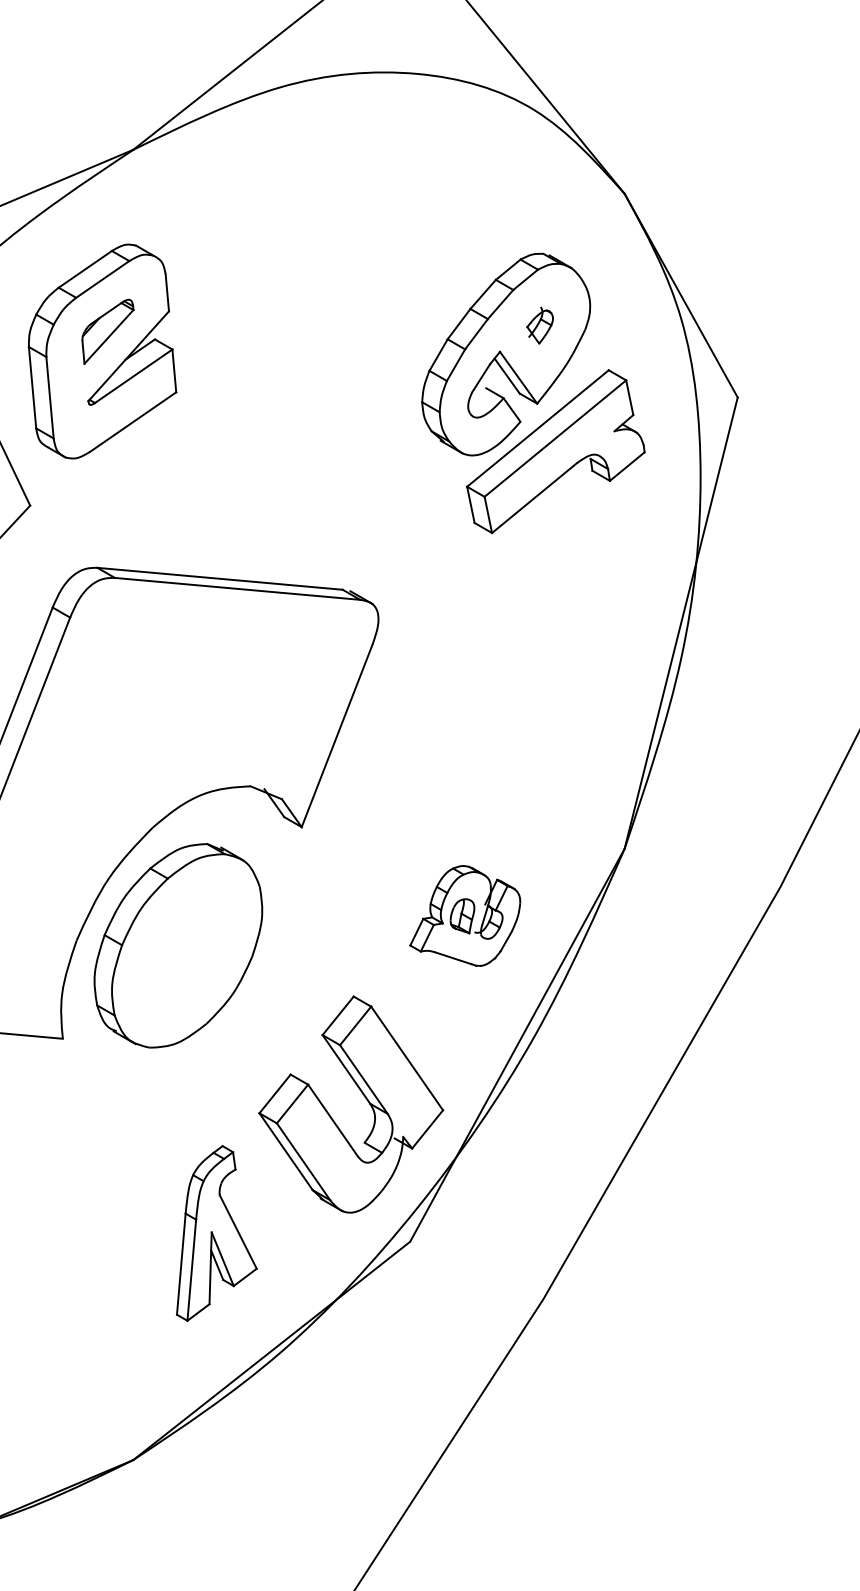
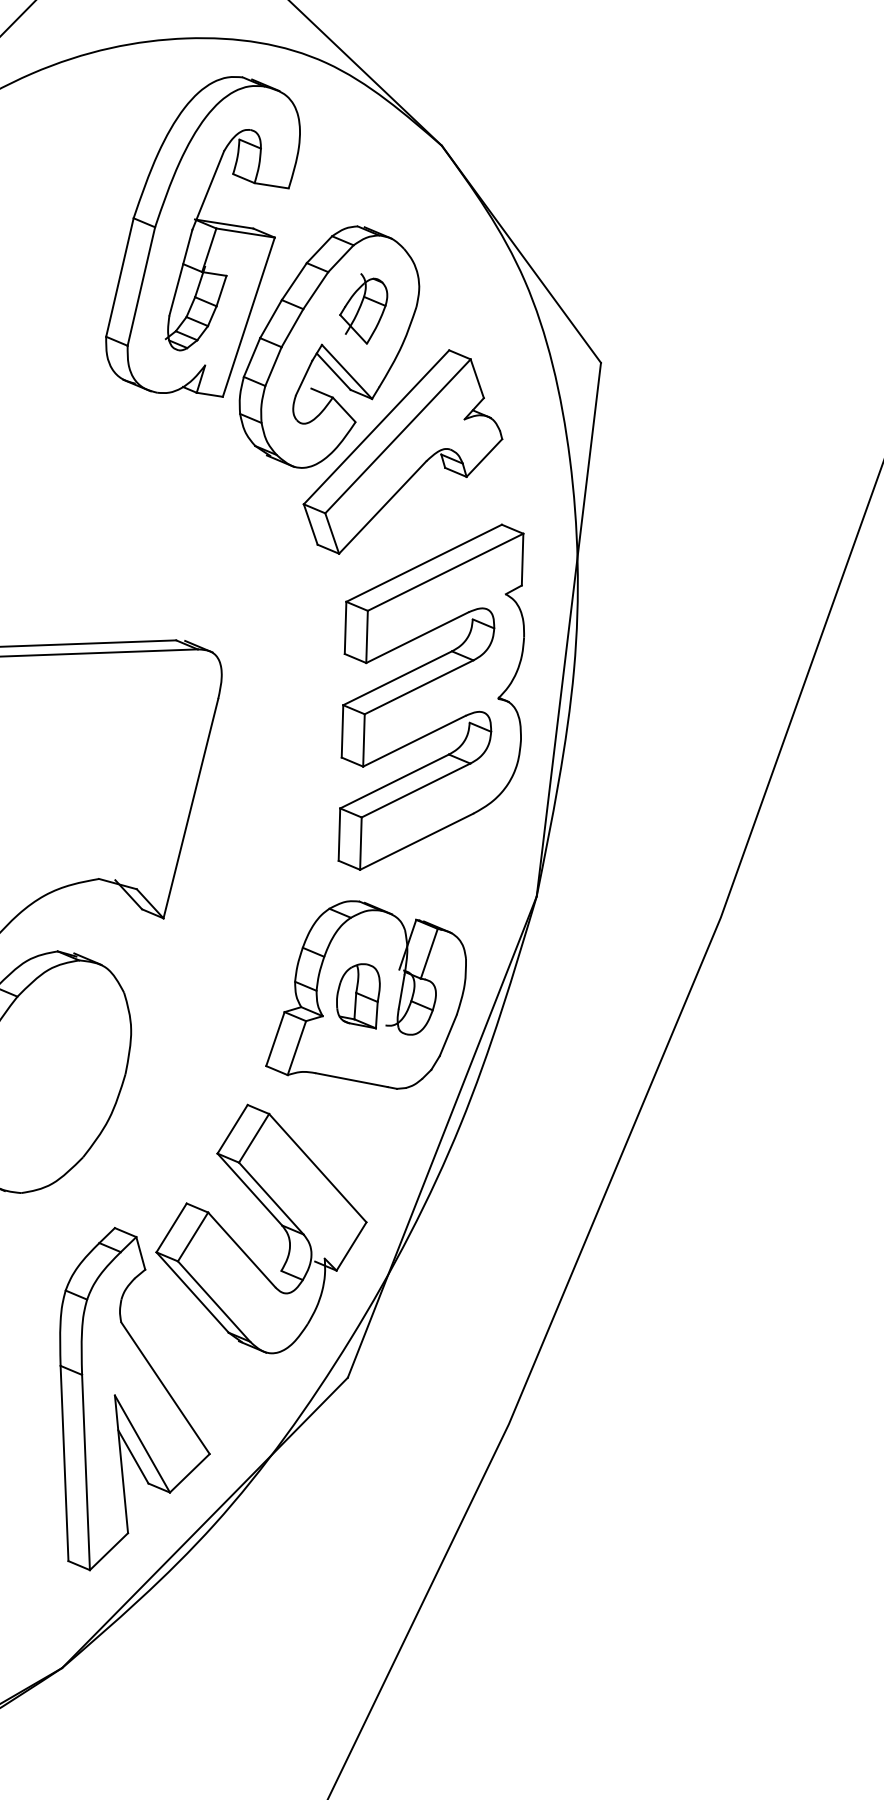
part: (409, 248) -> (203, 239), added
part: (539, 325) -> (363, 309), size x1.67
part: (555, 665) -> (430, 696), added
part: (464, 915) -> (362, 996), size x1.67
part: (216, 1233) -> (124, 1396), size x1.67

